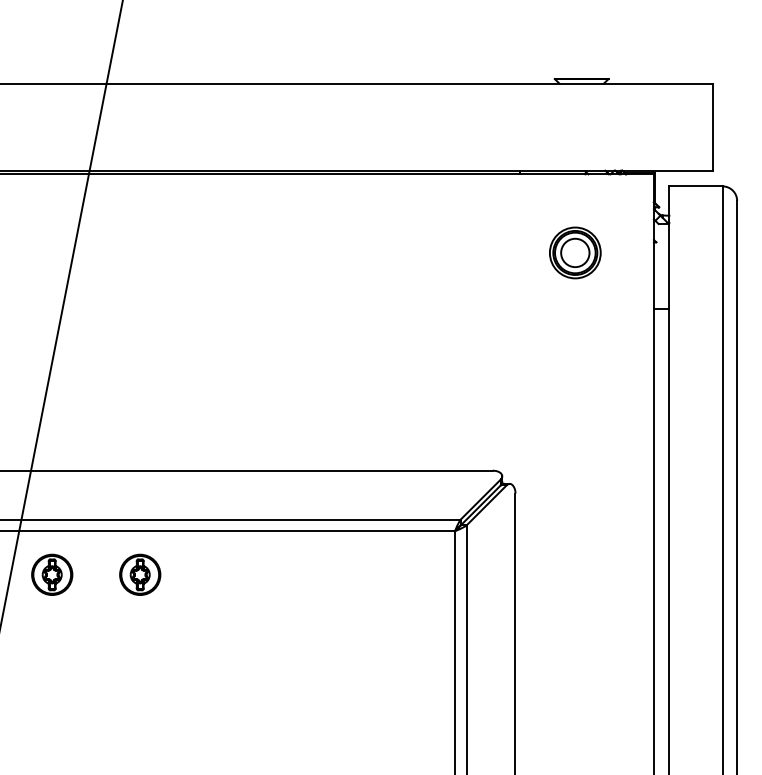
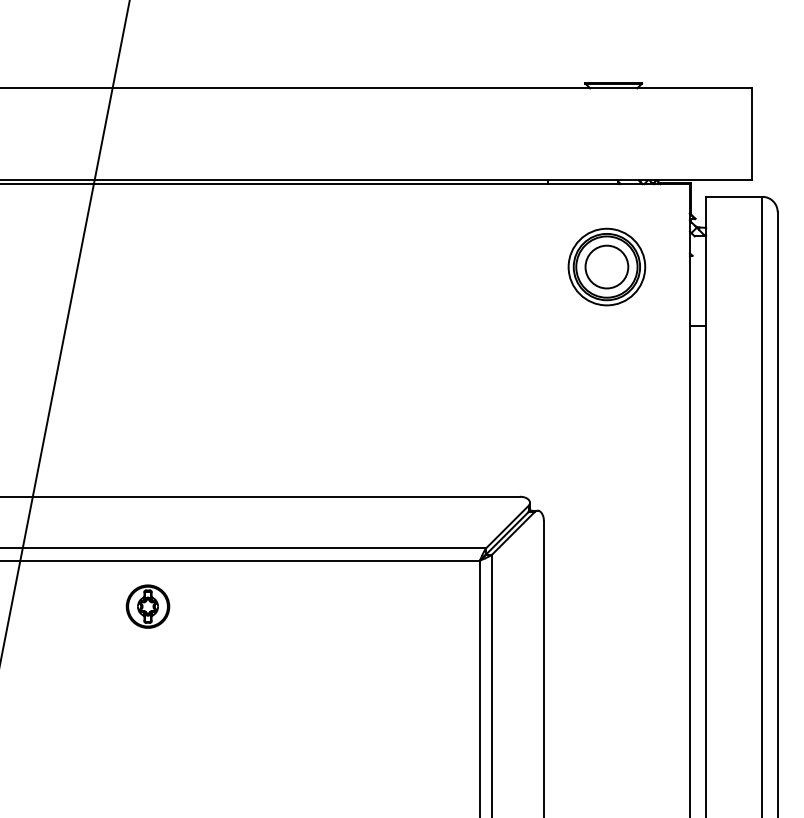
part: (575, 252) -> (607, 266), size x1.43
part: (52, 574) -> (55, 606), removed

